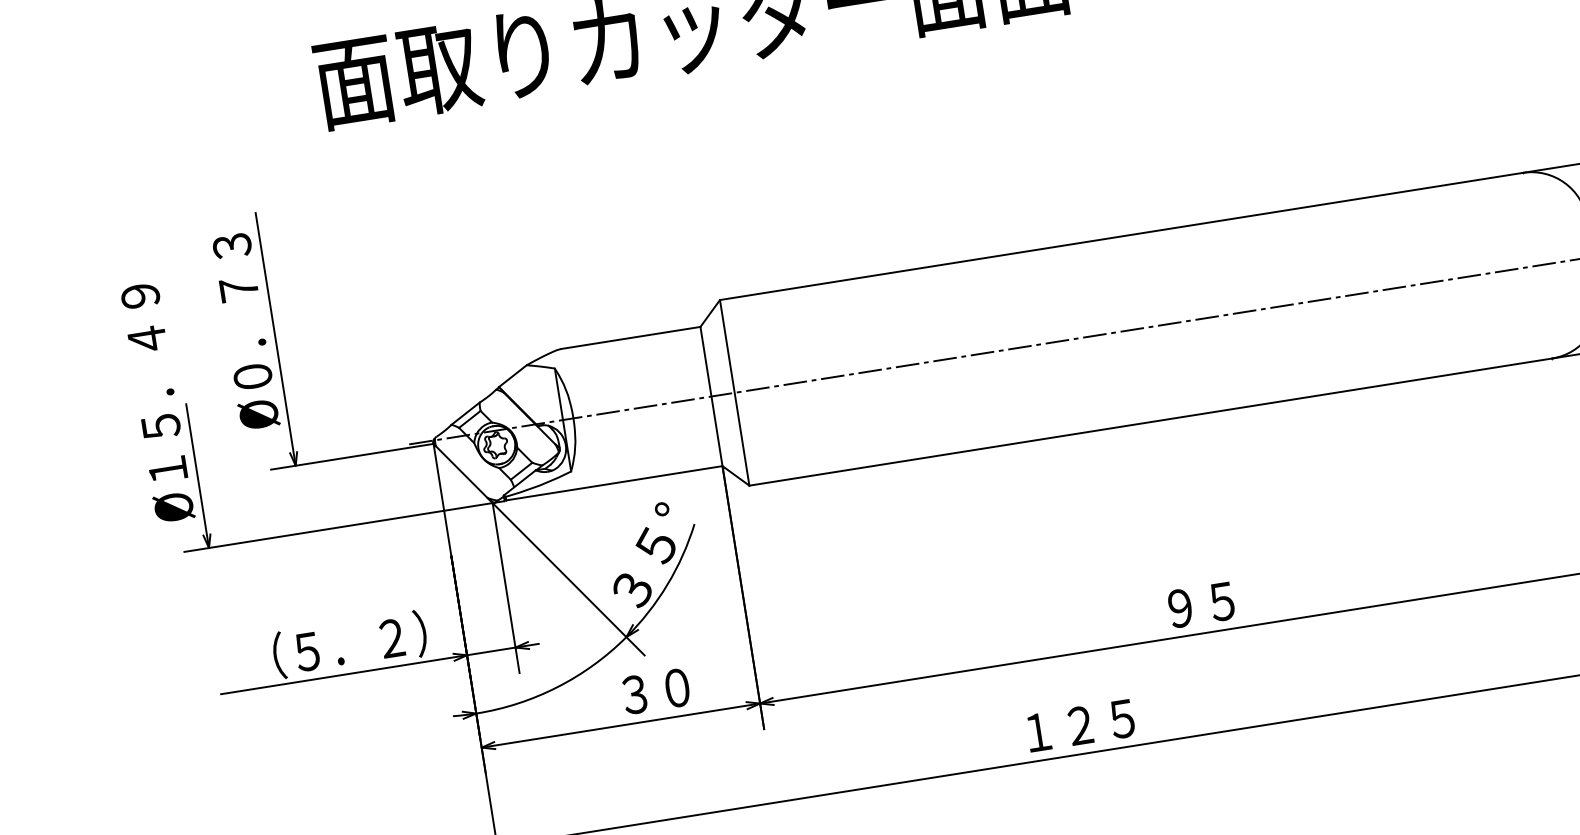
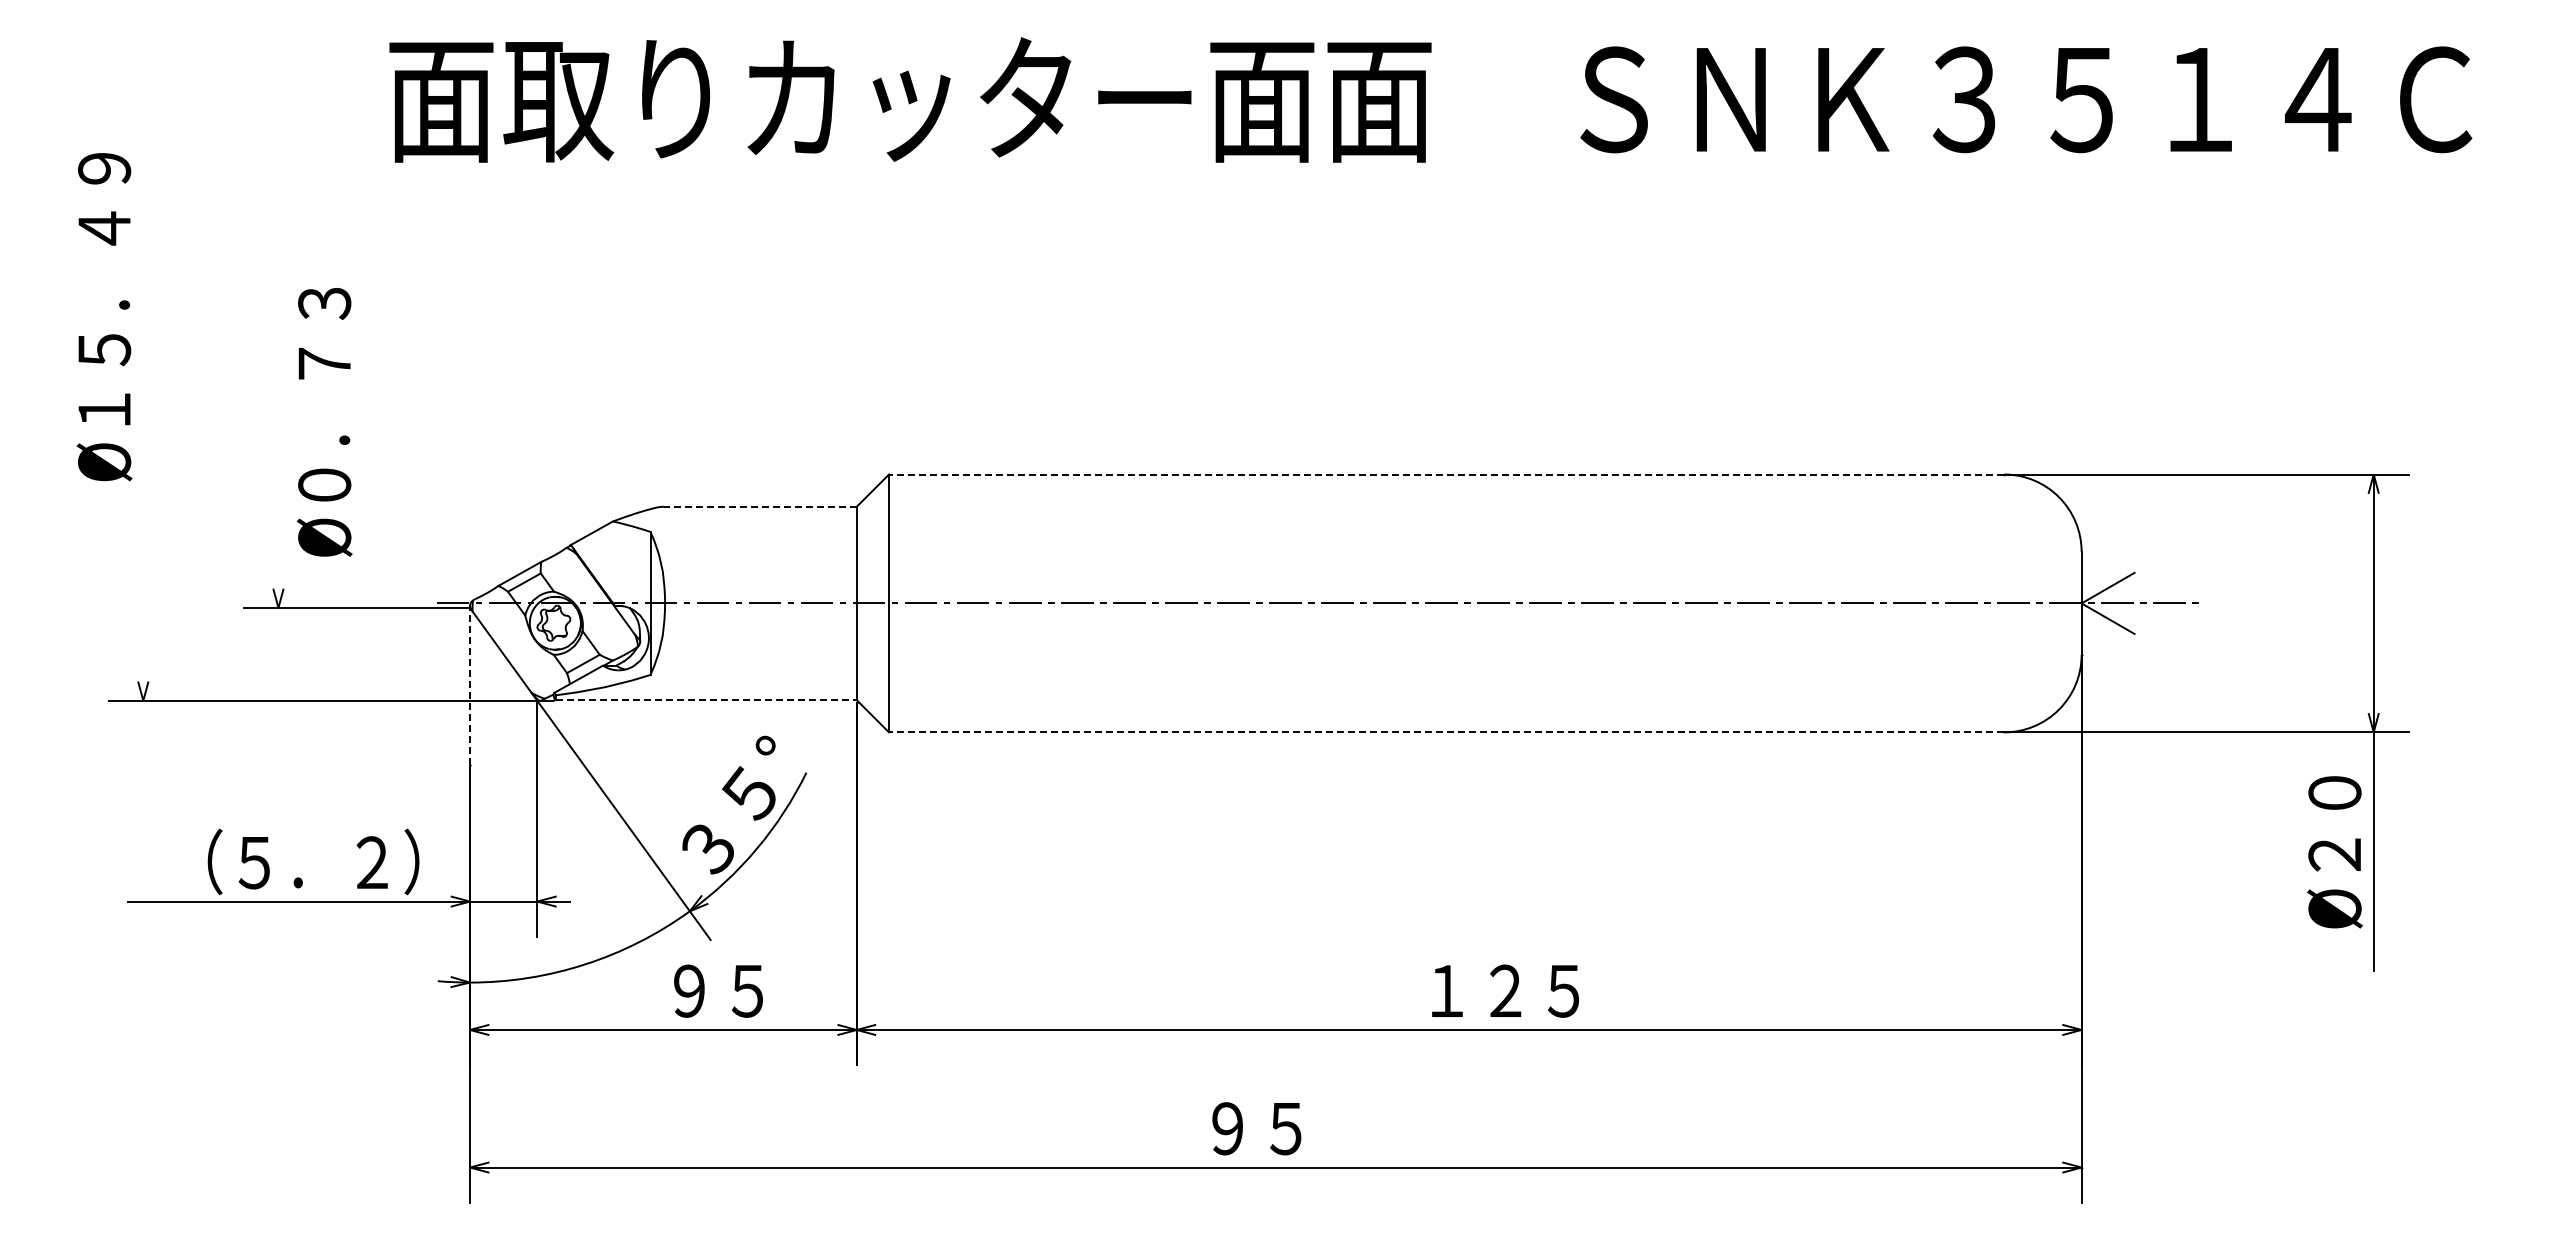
line: (1121, 236) -> (1446, 474), solid -> dashed
text: (245, 331) -> (324, 422), moved
line: (630, 337) -> (759, 506), solid -> dashed
line: (275, 338) -> (278, 431), removed
text: (157, 403) -> (104, 317), moved
line: (1150, 422) -> (1446, 732), solid -> dashed
line: (197, 475) -> (143, 600), removed
line: (615, 483) -> (707, 700), solid -> dashed
line: (442, 498) -> (470, 684), solid -> dashed
text: (1222, 601) -> (1505, 990), ９５ -> １２５
text: (656, 690) -> (718, 990), ３０ -> ９５
text: (1079, 725) -> (1285, 1128), １２５ -> ９５

